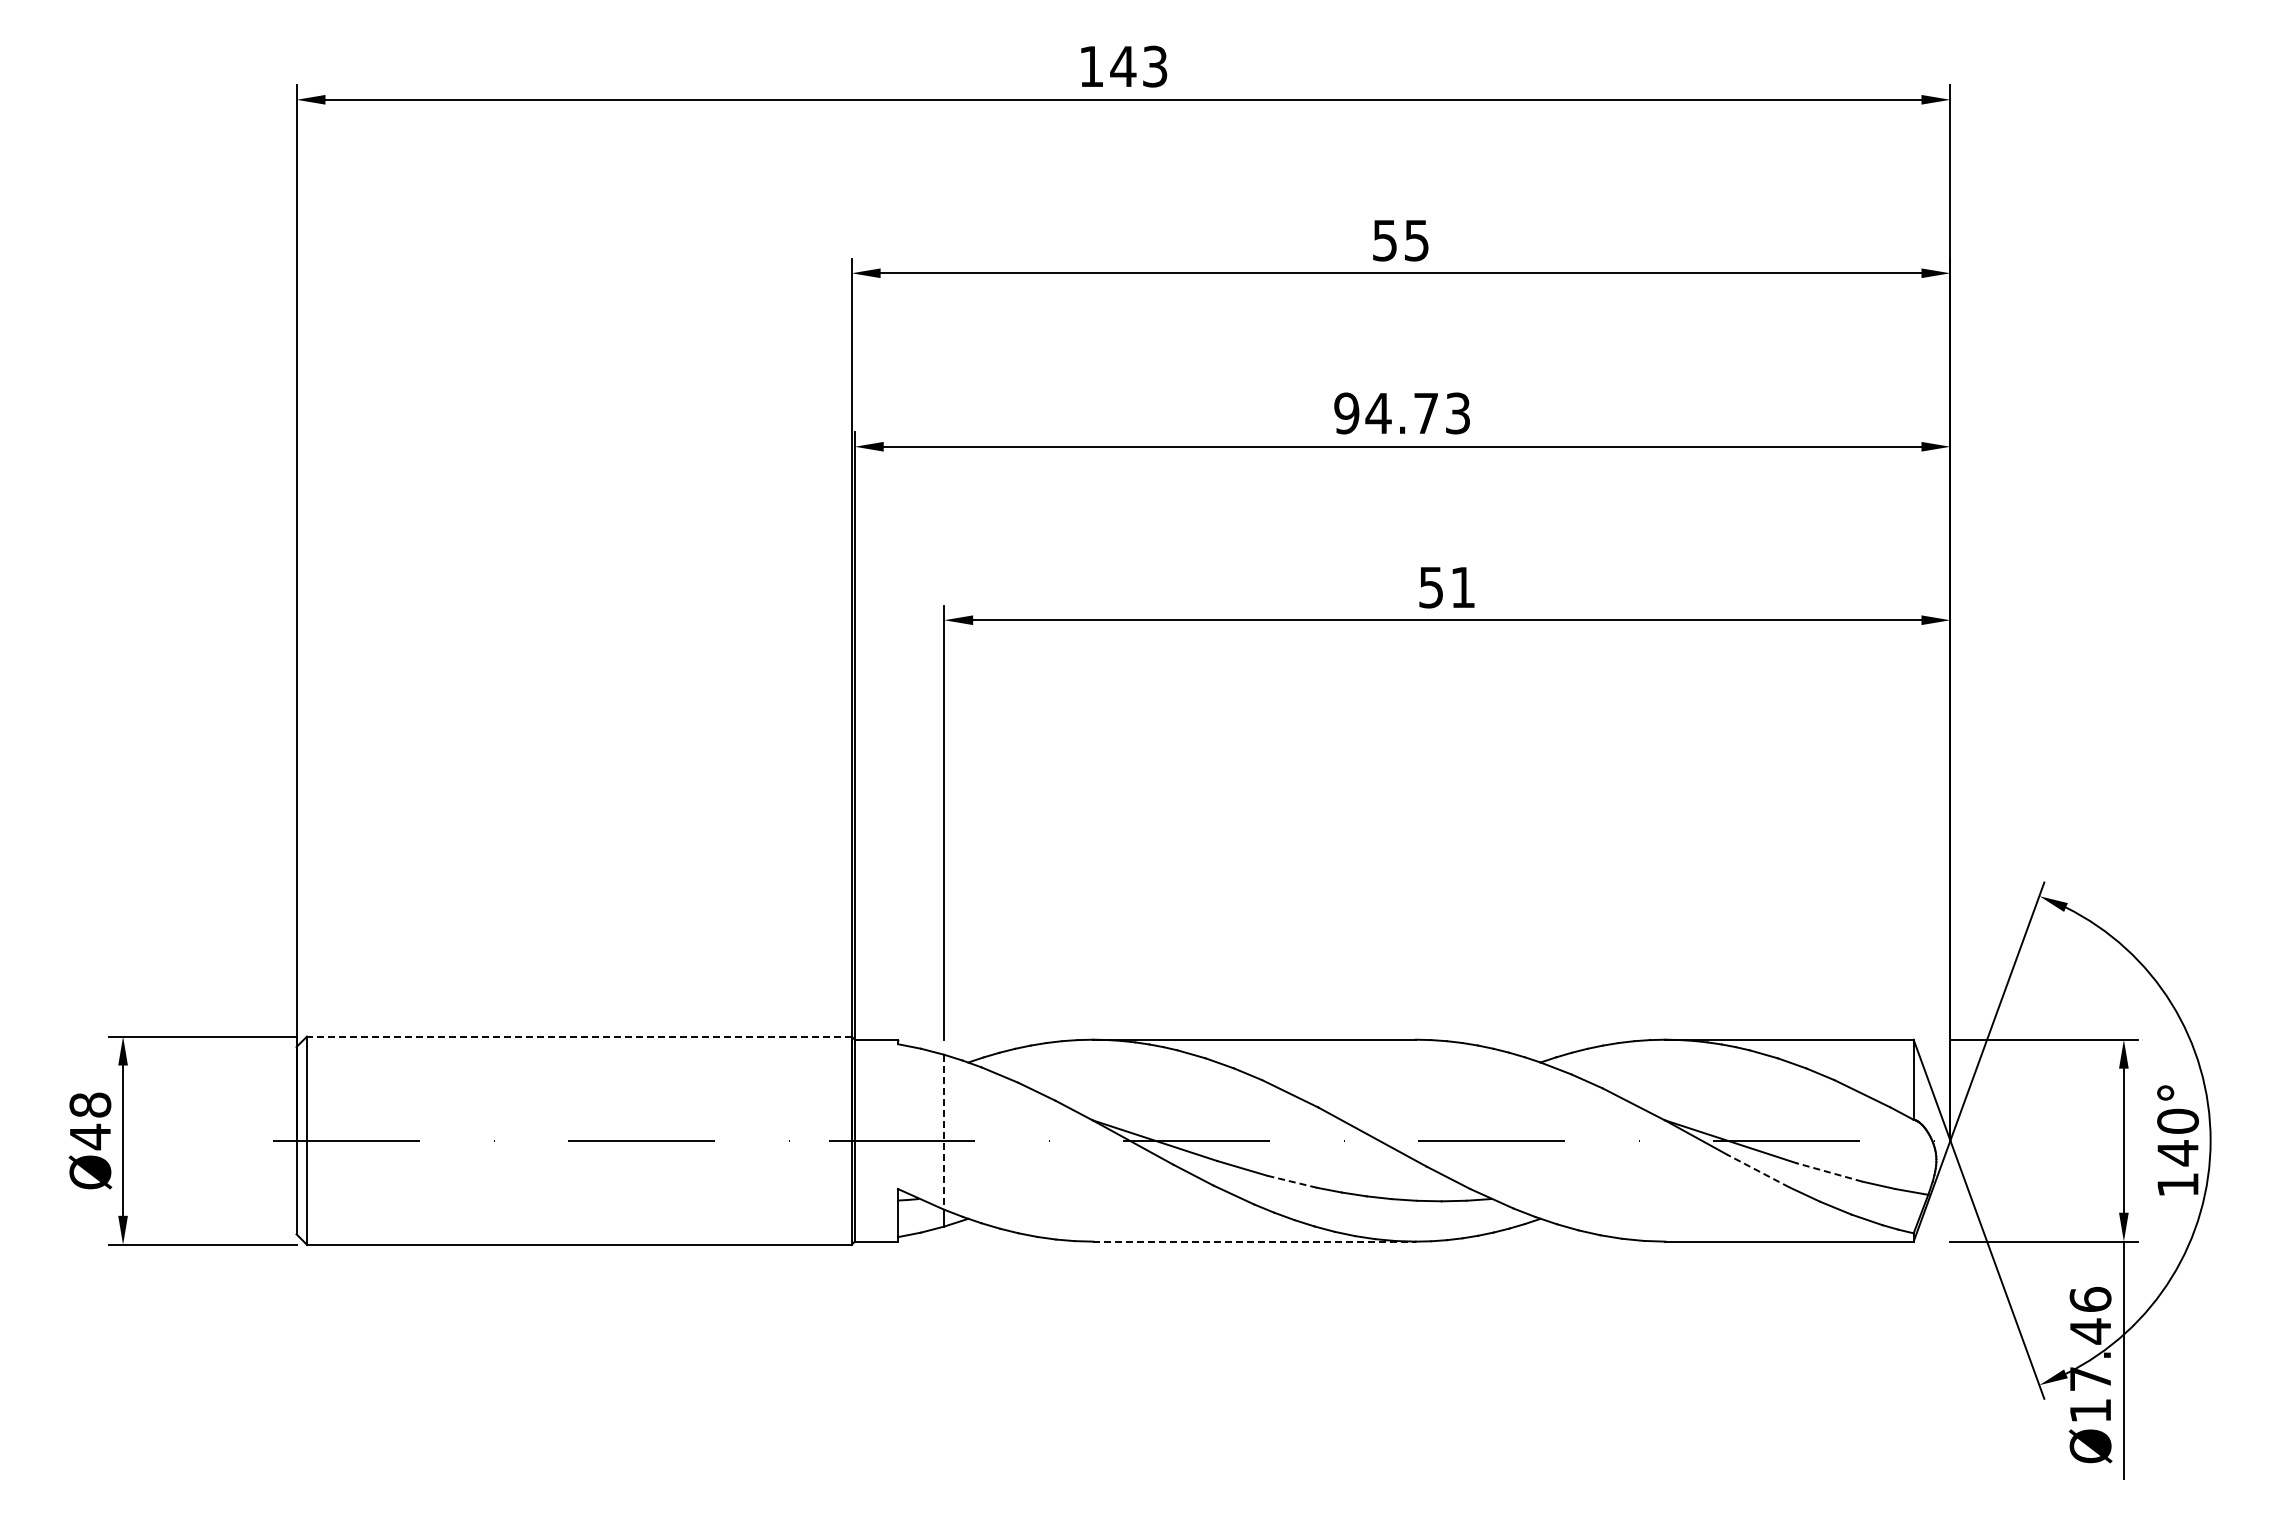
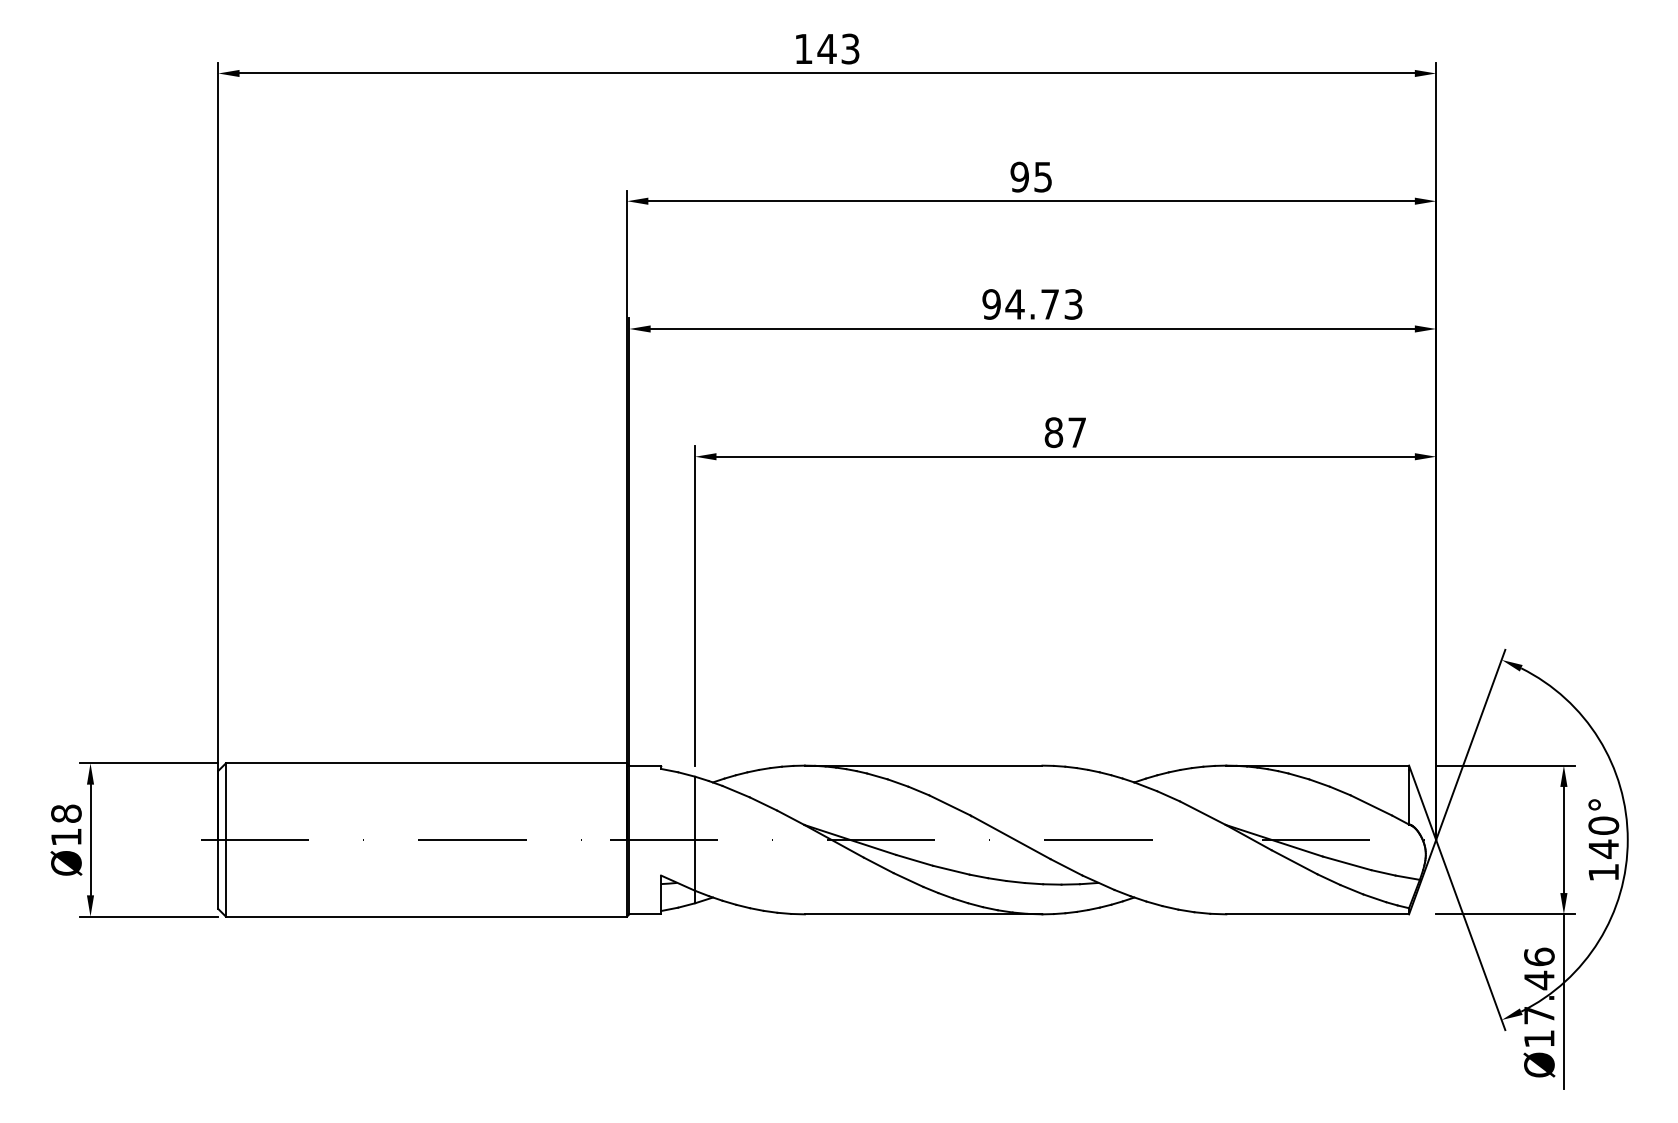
text: (1384, 240) -> (1019, 177), 55 -> 95
text: (1446, 587) -> (1065, 432), 51 -> 87
line: (578, 1036) -> (425, 763), dashed -> solid
line: (944, 1132) -> (695, 833), dashed -> solid
text: (90, 1136) -> (66, 836), Ø48 -> Ø18
line: (1757, 1170) -> (1294, 861), dashed -> solid
line: (1829, 1172) -> (1347, 863), dashed -> solid
line: (1292, 1181) -> (951, 870), dashed -> solid
line: (1254, 1241) -> (923, 914), dashed -> solid

